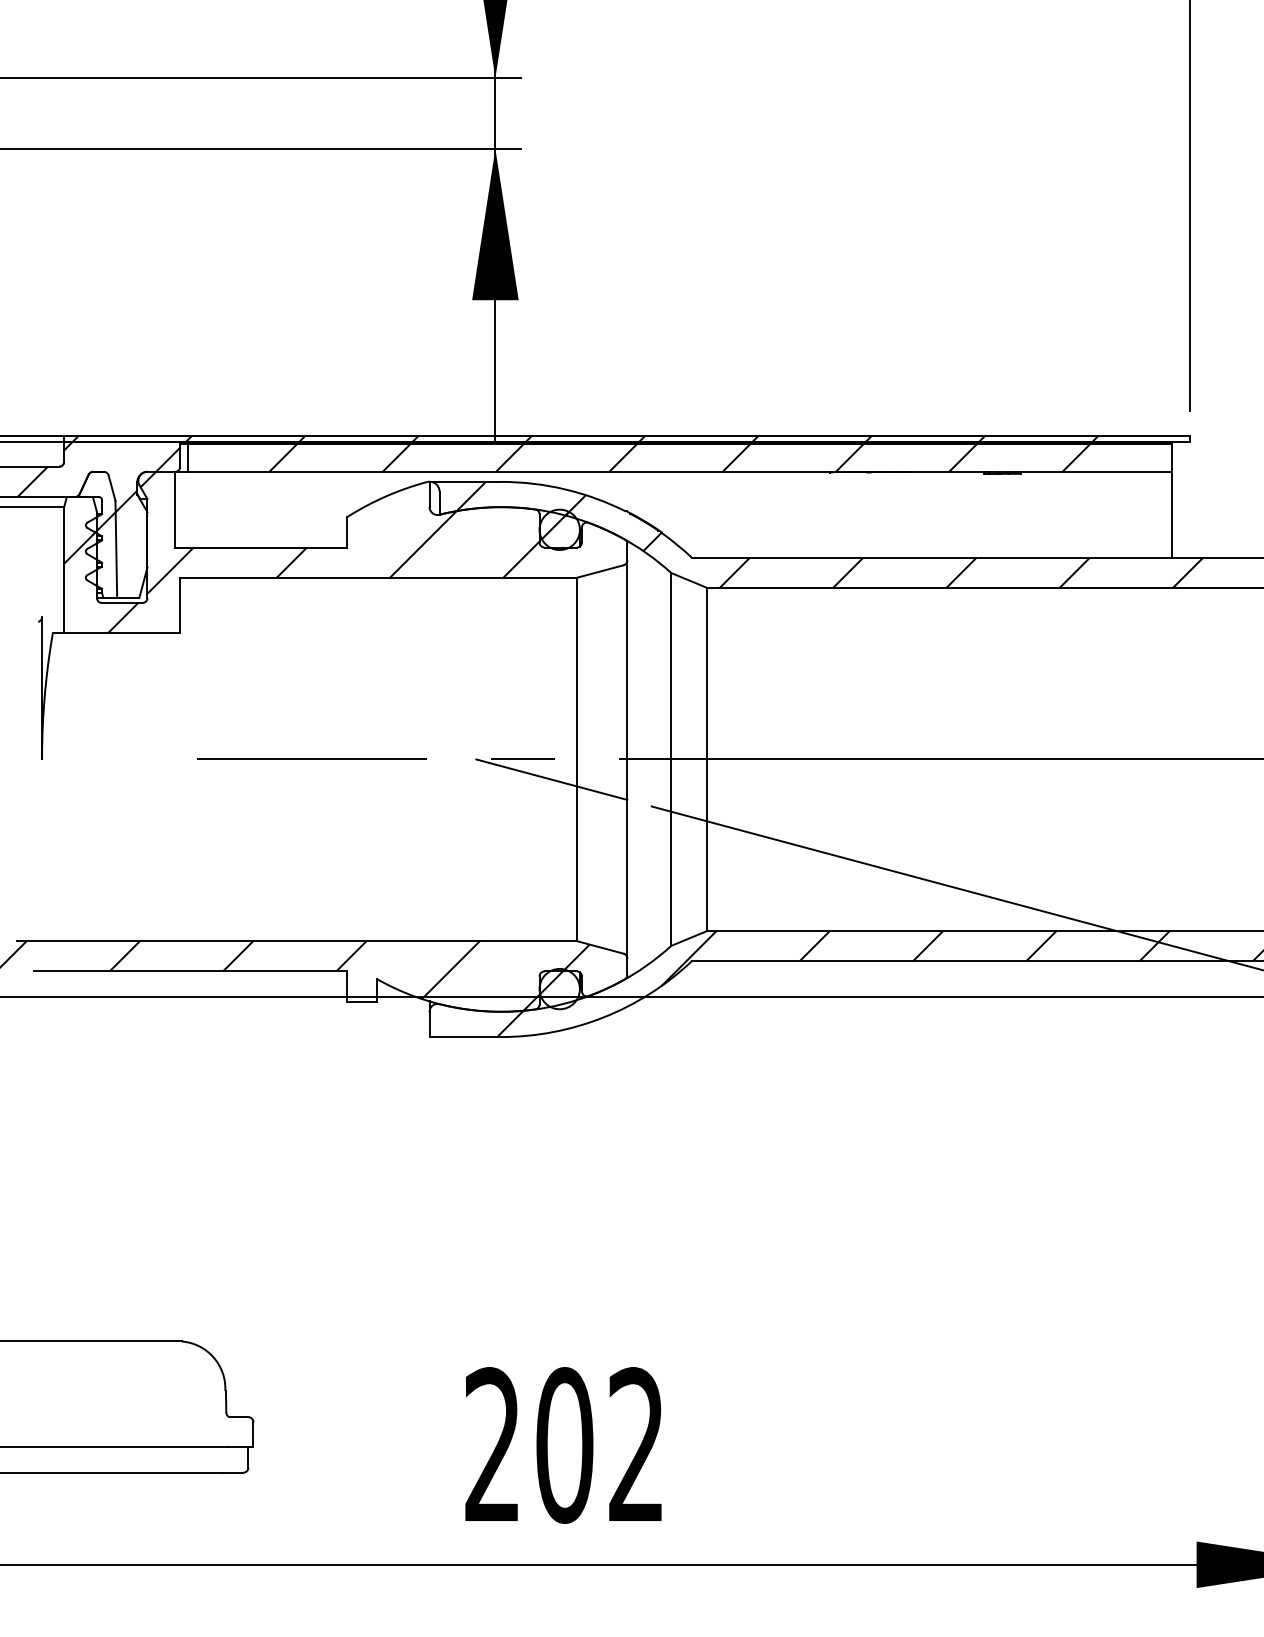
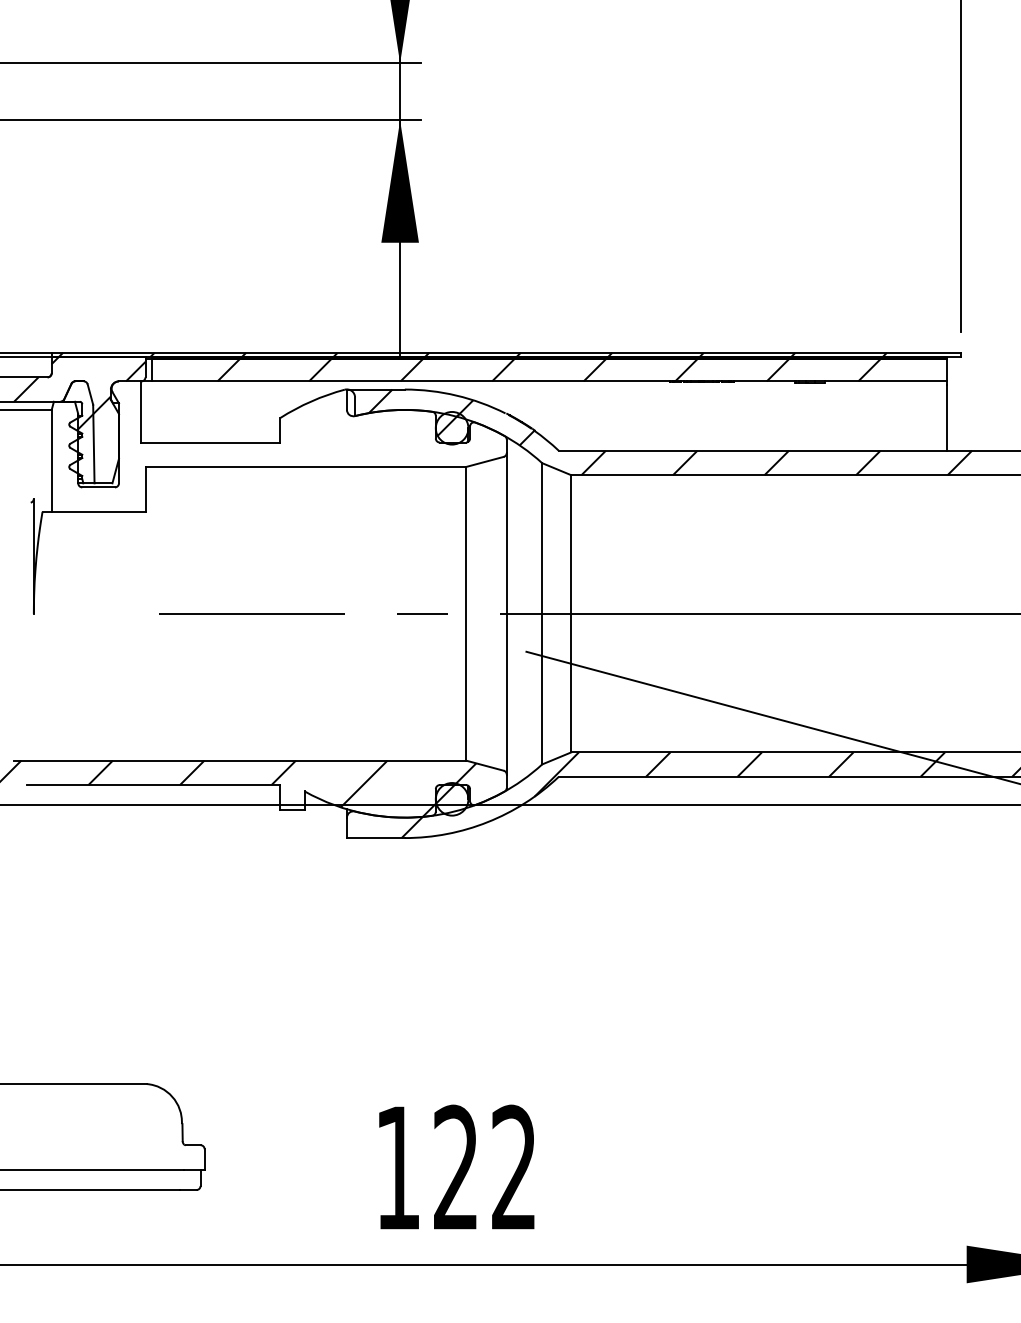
hatch: (301, 552) -> (243, 446), removed
line: (551, 778) -> (445, 629), removed
text: (529, 1444) -> (427, 1167), 202 -> 122

